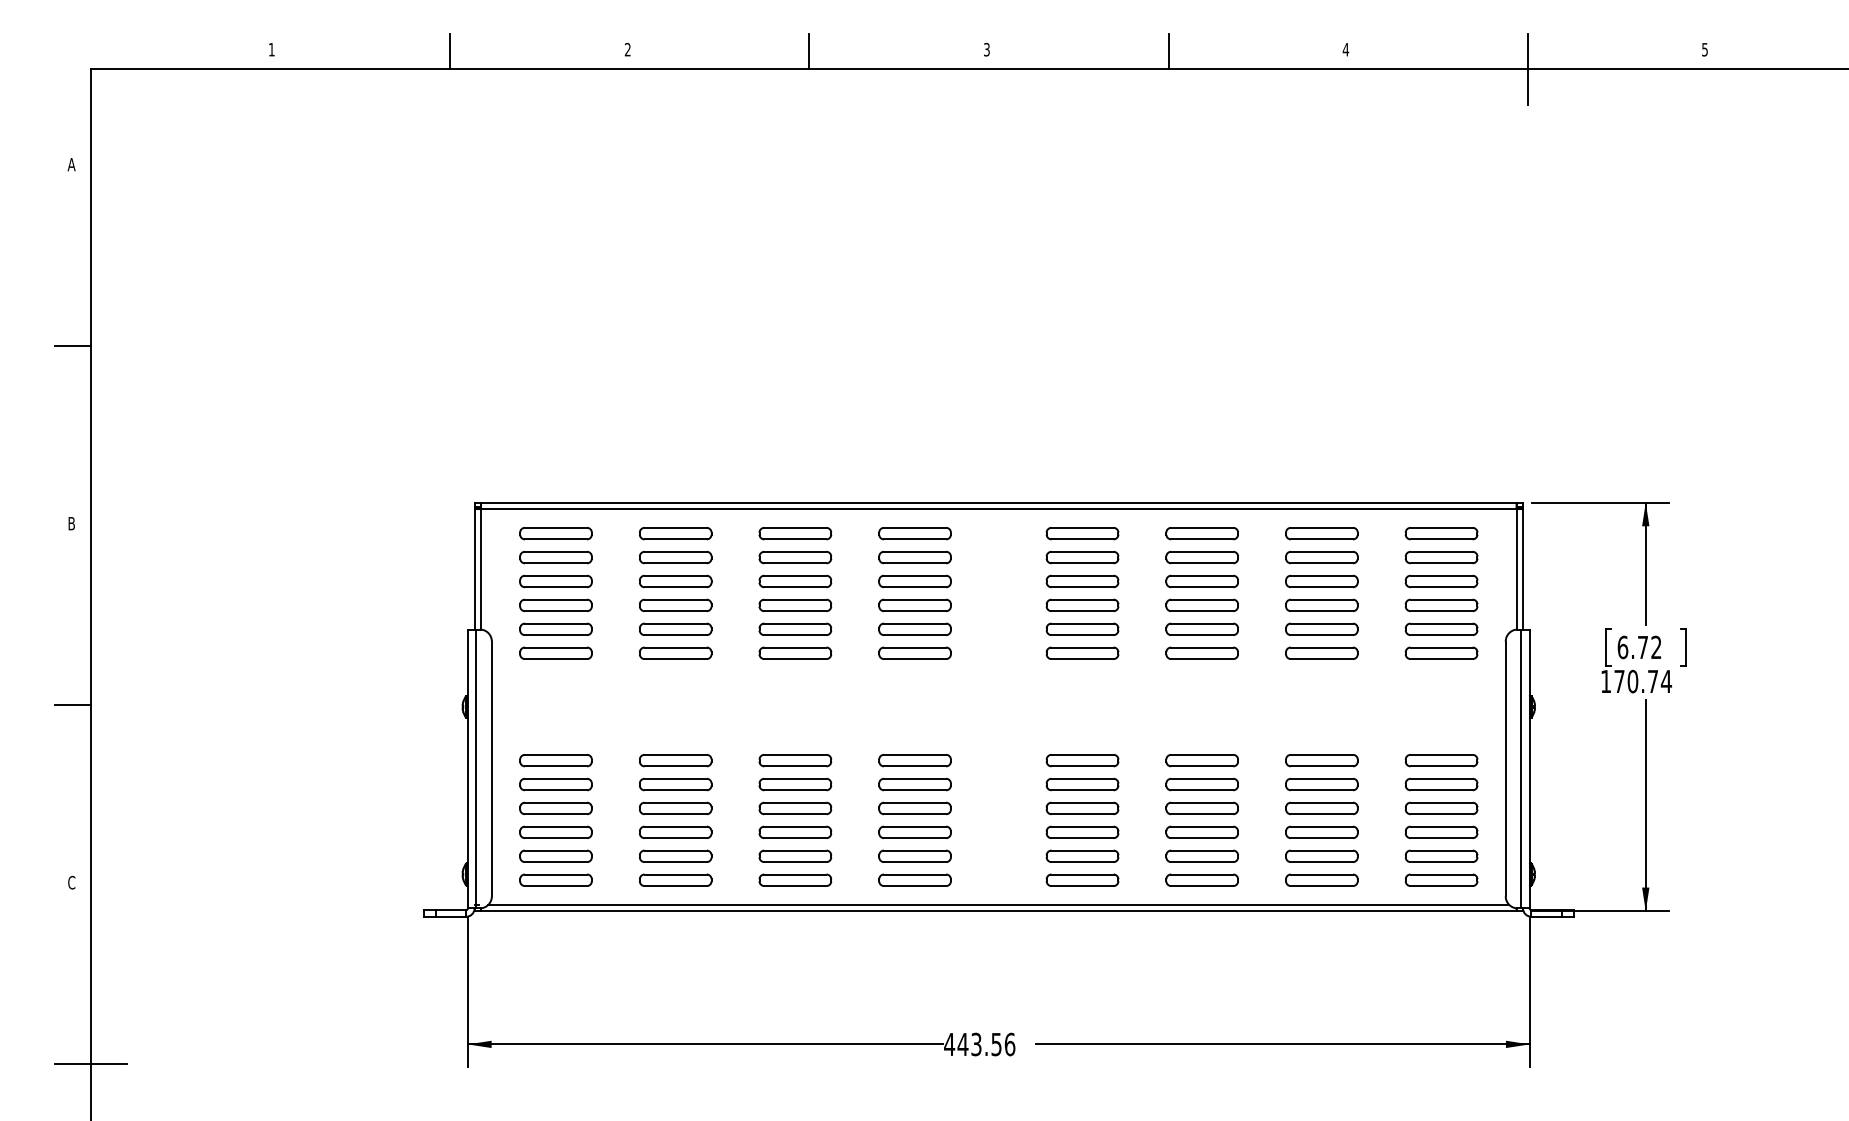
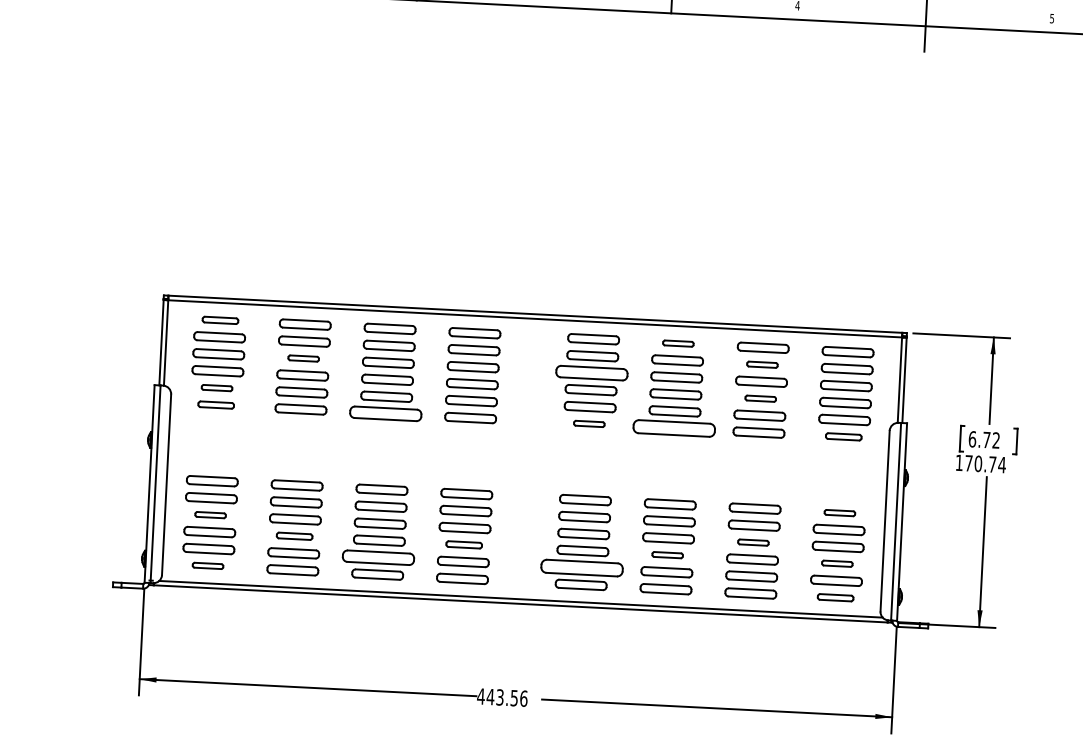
part: (555, 533) -> (220, 320), size x0.7
part: (1201, 533) -> (677, 343), size x0.6
part: (1321, 557) -> (762, 364), size x0.6
part: (675, 581) -> (303, 358), size x0.6
part: (1082, 581) -> (591, 373), size x1.4
part: (1321, 605) -> (760, 398), size x0.6
part: (555, 628) -> (216, 387), size x0.6
part: (555, 652) -> (215, 404), size x0.7
part: (795, 652) -> (385, 413), size x1.4
part: (1082, 652) -> (589, 423), size x0.6
part: (1201, 652) -> (673, 427), size x1.6
part: (1441, 652) -> (843, 436), size x0.7
part: (1441, 760) -> (839, 512), size x0.6
part: (555, 808) -> (210, 515), size x0.6
part: (1321, 808) -> (753, 542), size x0.6
part: (675, 831) -> (294, 535), size x0.7
part: (914, 831) -> (463, 544), size x0.7
part: (1201, 831) -> (667, 554), size x0.6
part: (1441, 831) -> (837, 563), size x0.6
part: (795, 855) -> (378, 557), size x1.4
part: (1082, 855) -> (582, 567), size x1.6
part: (555, 879) -> (207, 565), size x0.6
part: (1441, 879) -> (835, 597), size x0.7

